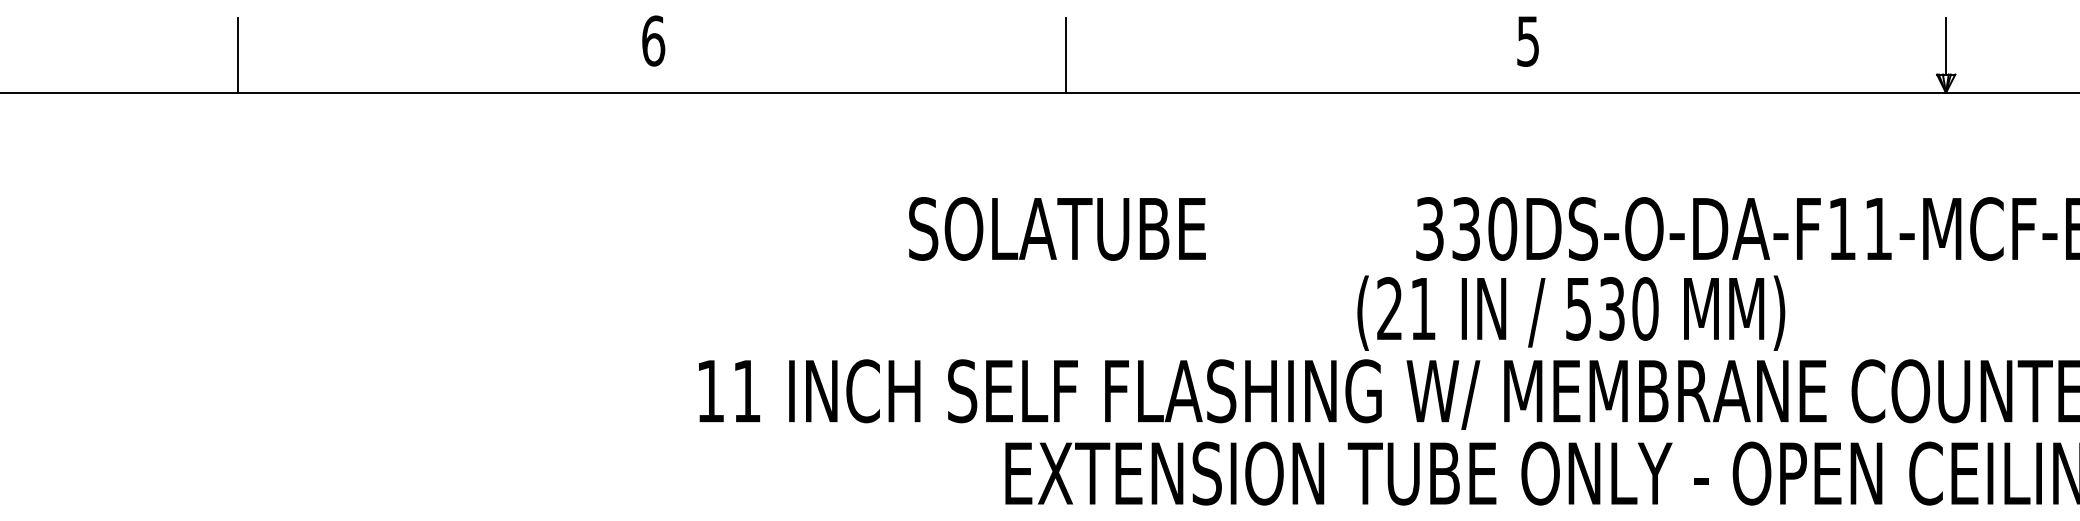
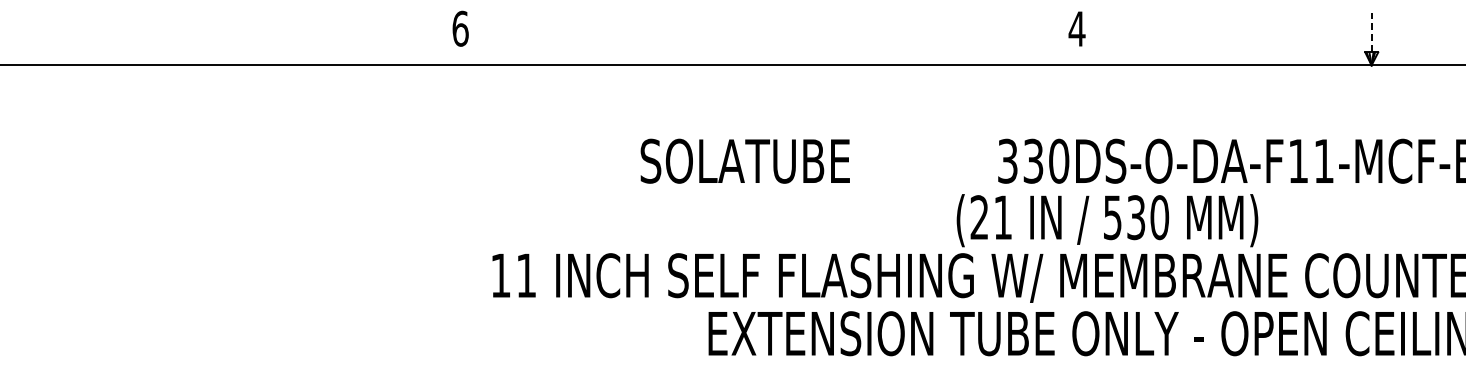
text: (1527, 42) -> (1076, 29), 5 -> 4
line: (1945, 46) -> (1371, 32), solid -> dashed
line: (239, 54) -> (168, 38), removed
line: (1064, 54) -> (750, 38), removed

